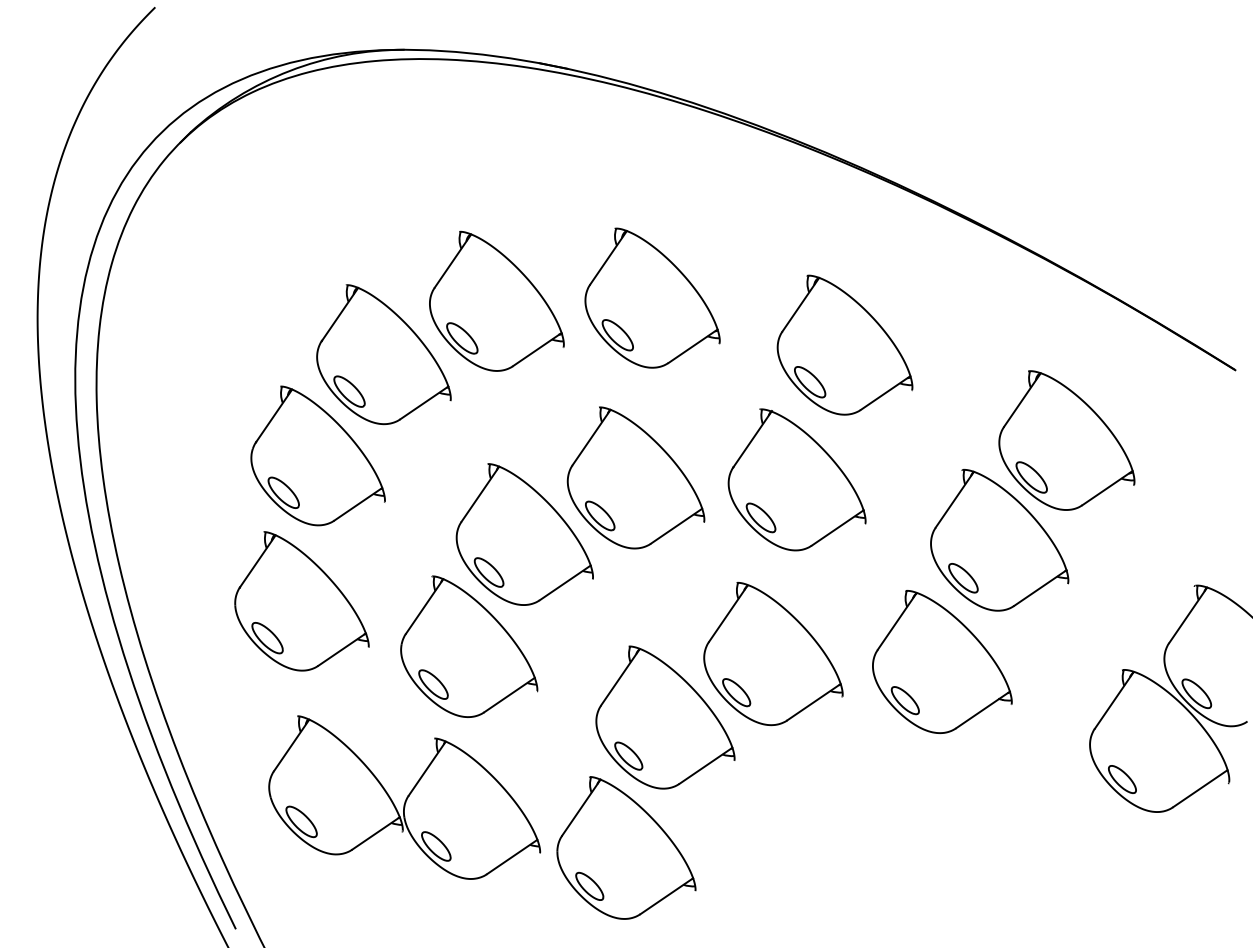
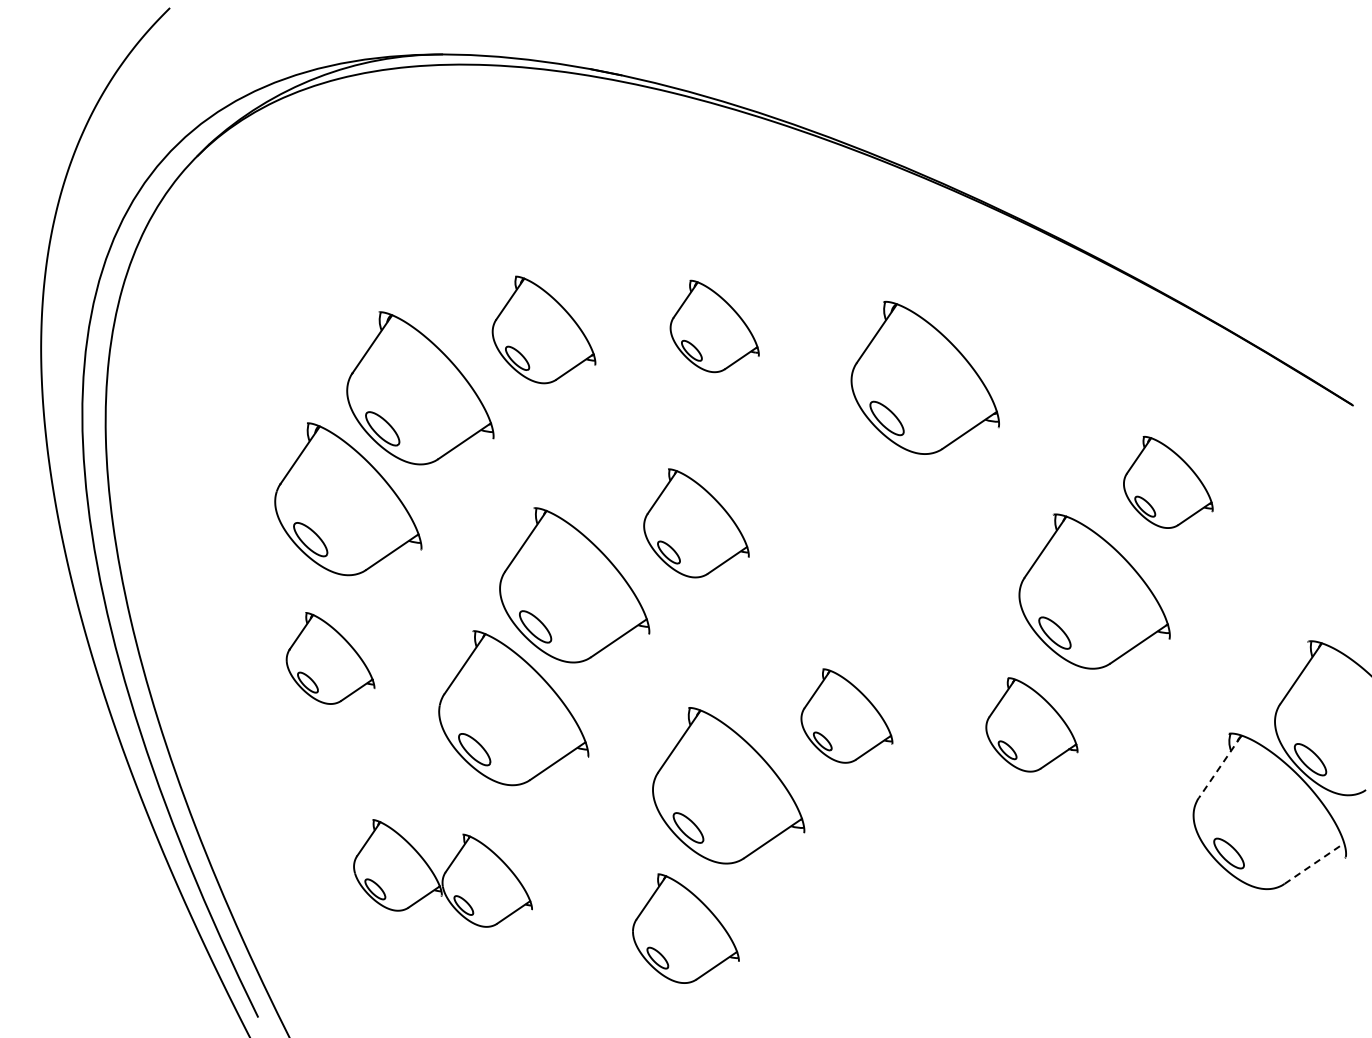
part: (652, 298) -> (714, 326), size x0.6
part: (496, 300) -> (543, 329), size x0.7
part: (1067, 440) -> (1168, 482), size x0.6
part: (636, 478) -> (696, 523), size x0.7
part: (796, 479) -> (872, 525), removed
part: (301, 601) -> (330, 658), size x0.6
part: (773, 653) -> (846, 715), size x0.6
part: (942, 661) -> (1031, 724), size x0.6
line: (1113, 700) -> (1219, 767), solid -> dashed
line: (1200, 788) -> (1314, 863), solid -> dashed
part: (404, 797) -> (442, 873), size x0.6
part: (626, 847) -> (685, 928), size x0.7

